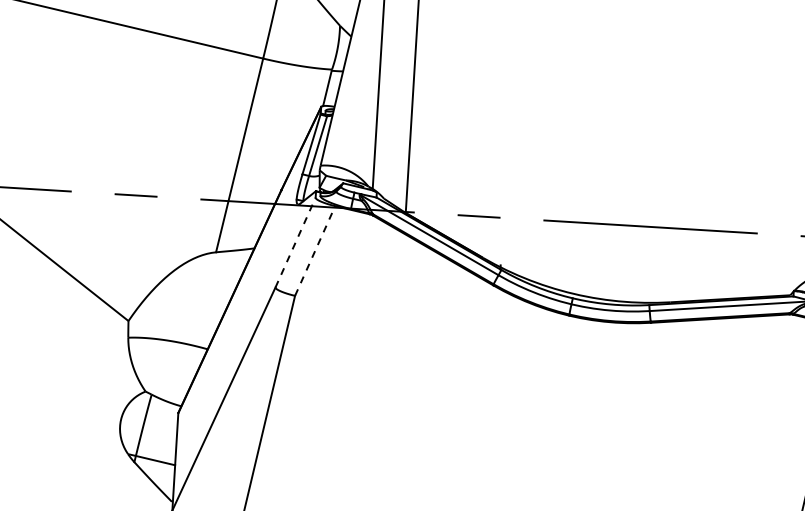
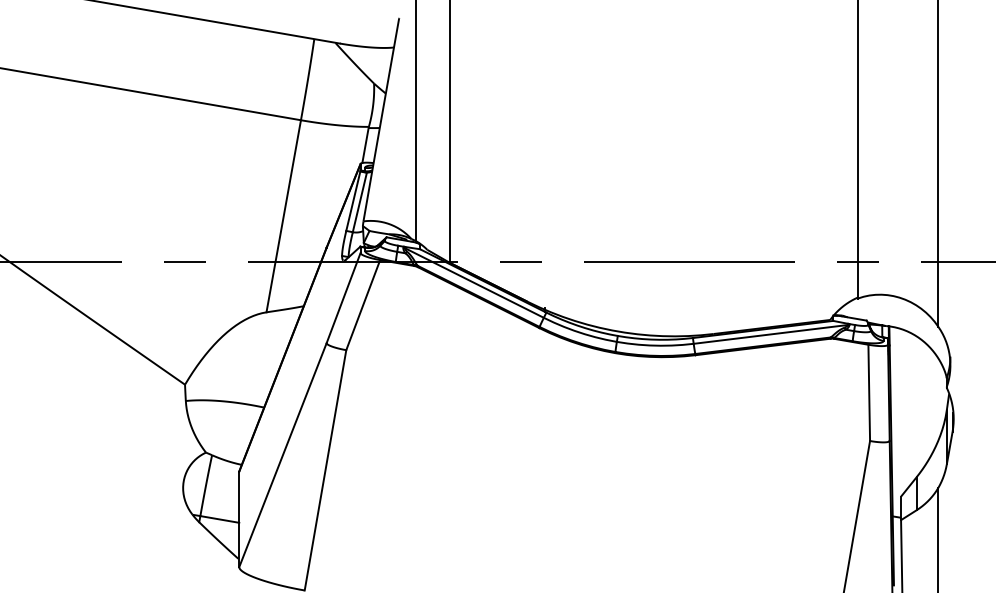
line: (295, 241) -> (343, 297), dashed -> solid
line: (315, 250) -> (363, 304), dashed -> solid

